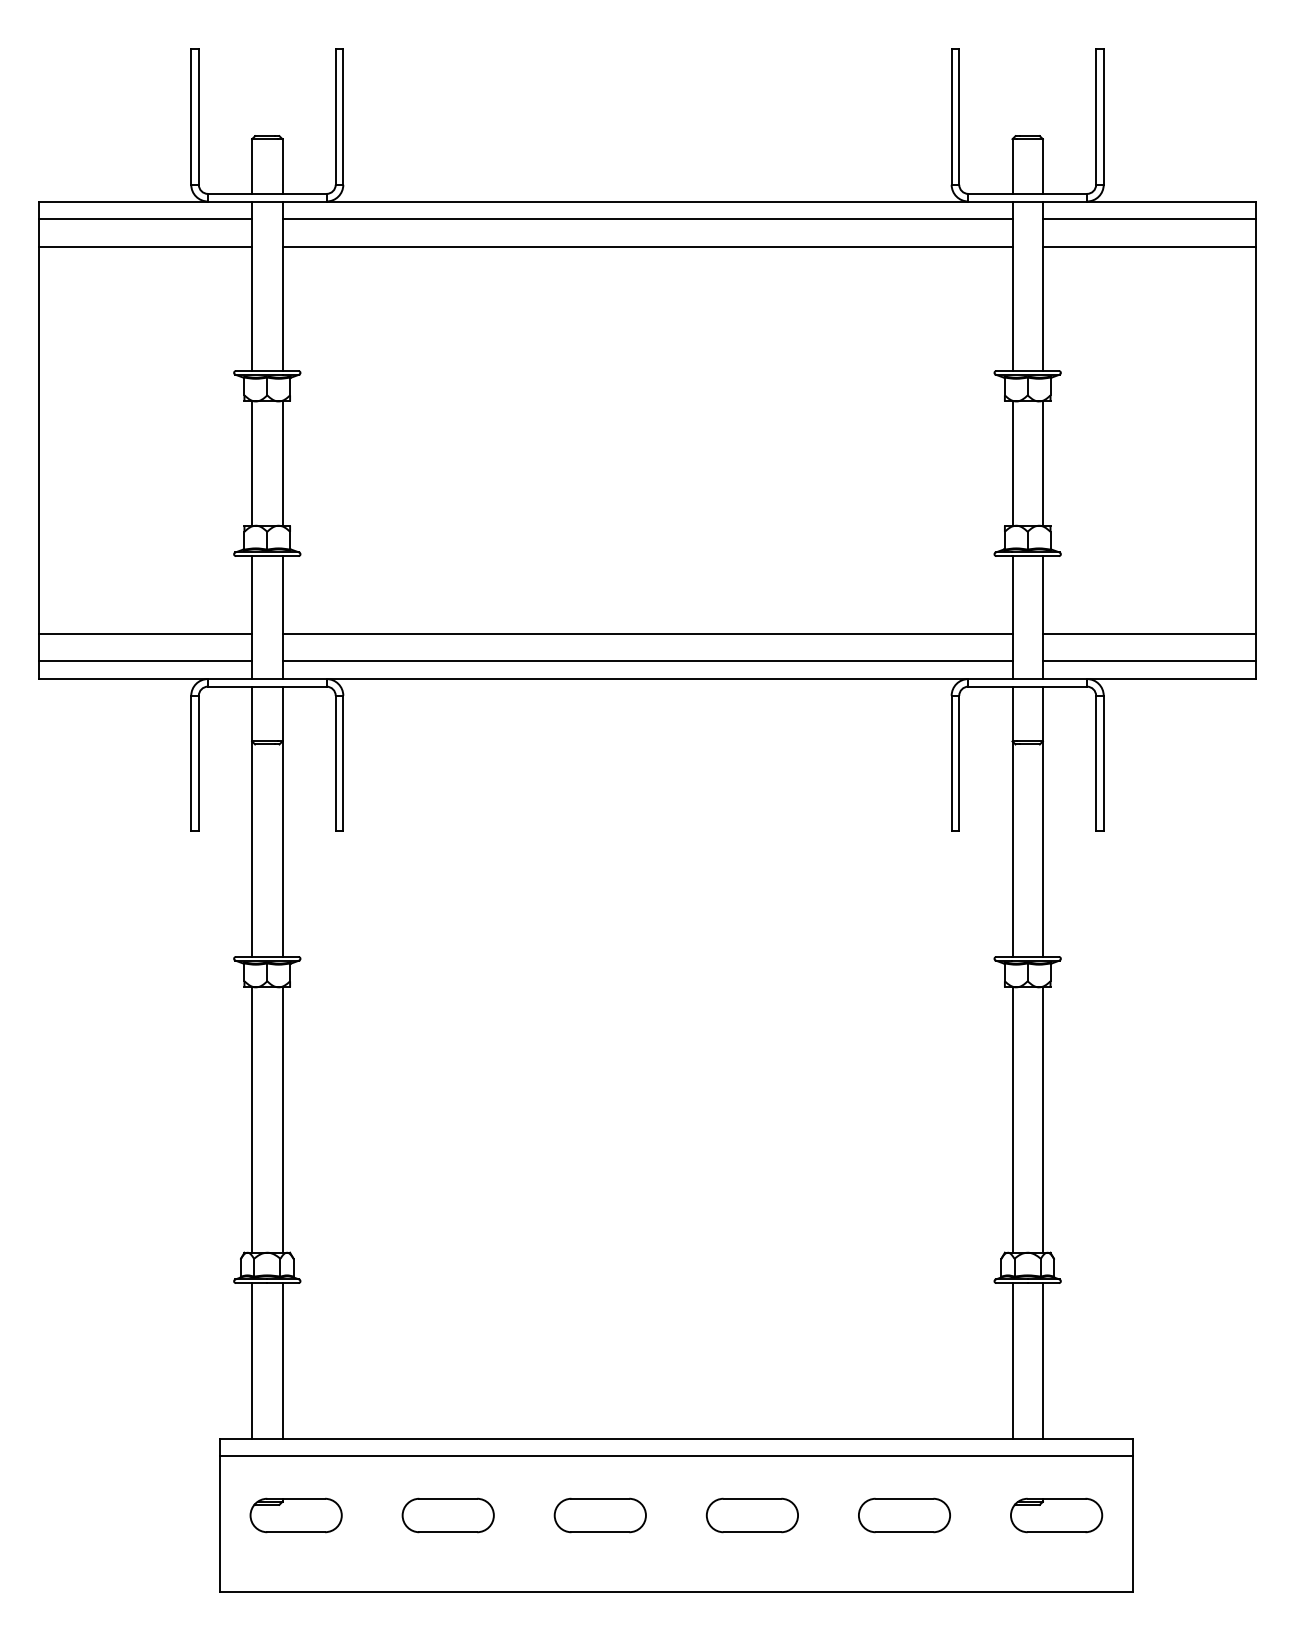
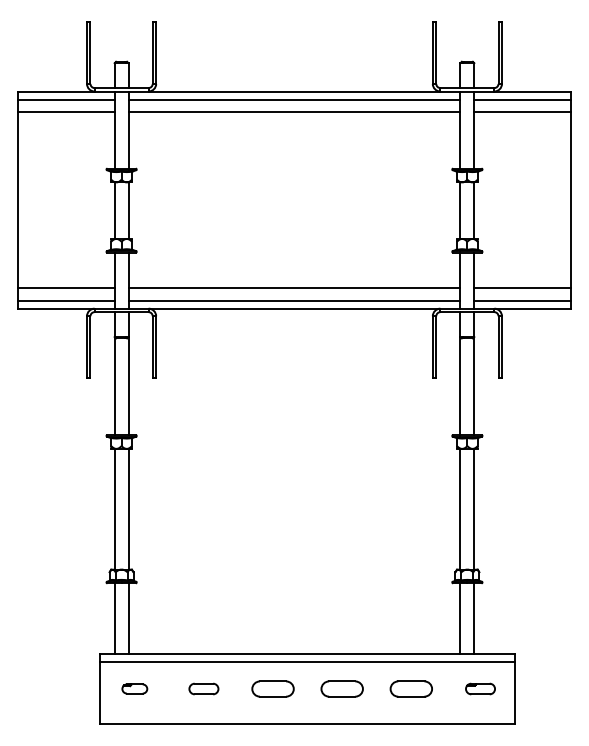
part: (295, 1514) -> (134, 688), size x0.6
part: (447, 1514) -> (203, 688), size x0.7
part: (1056, 1514) -> (480, 688), size x0.7

